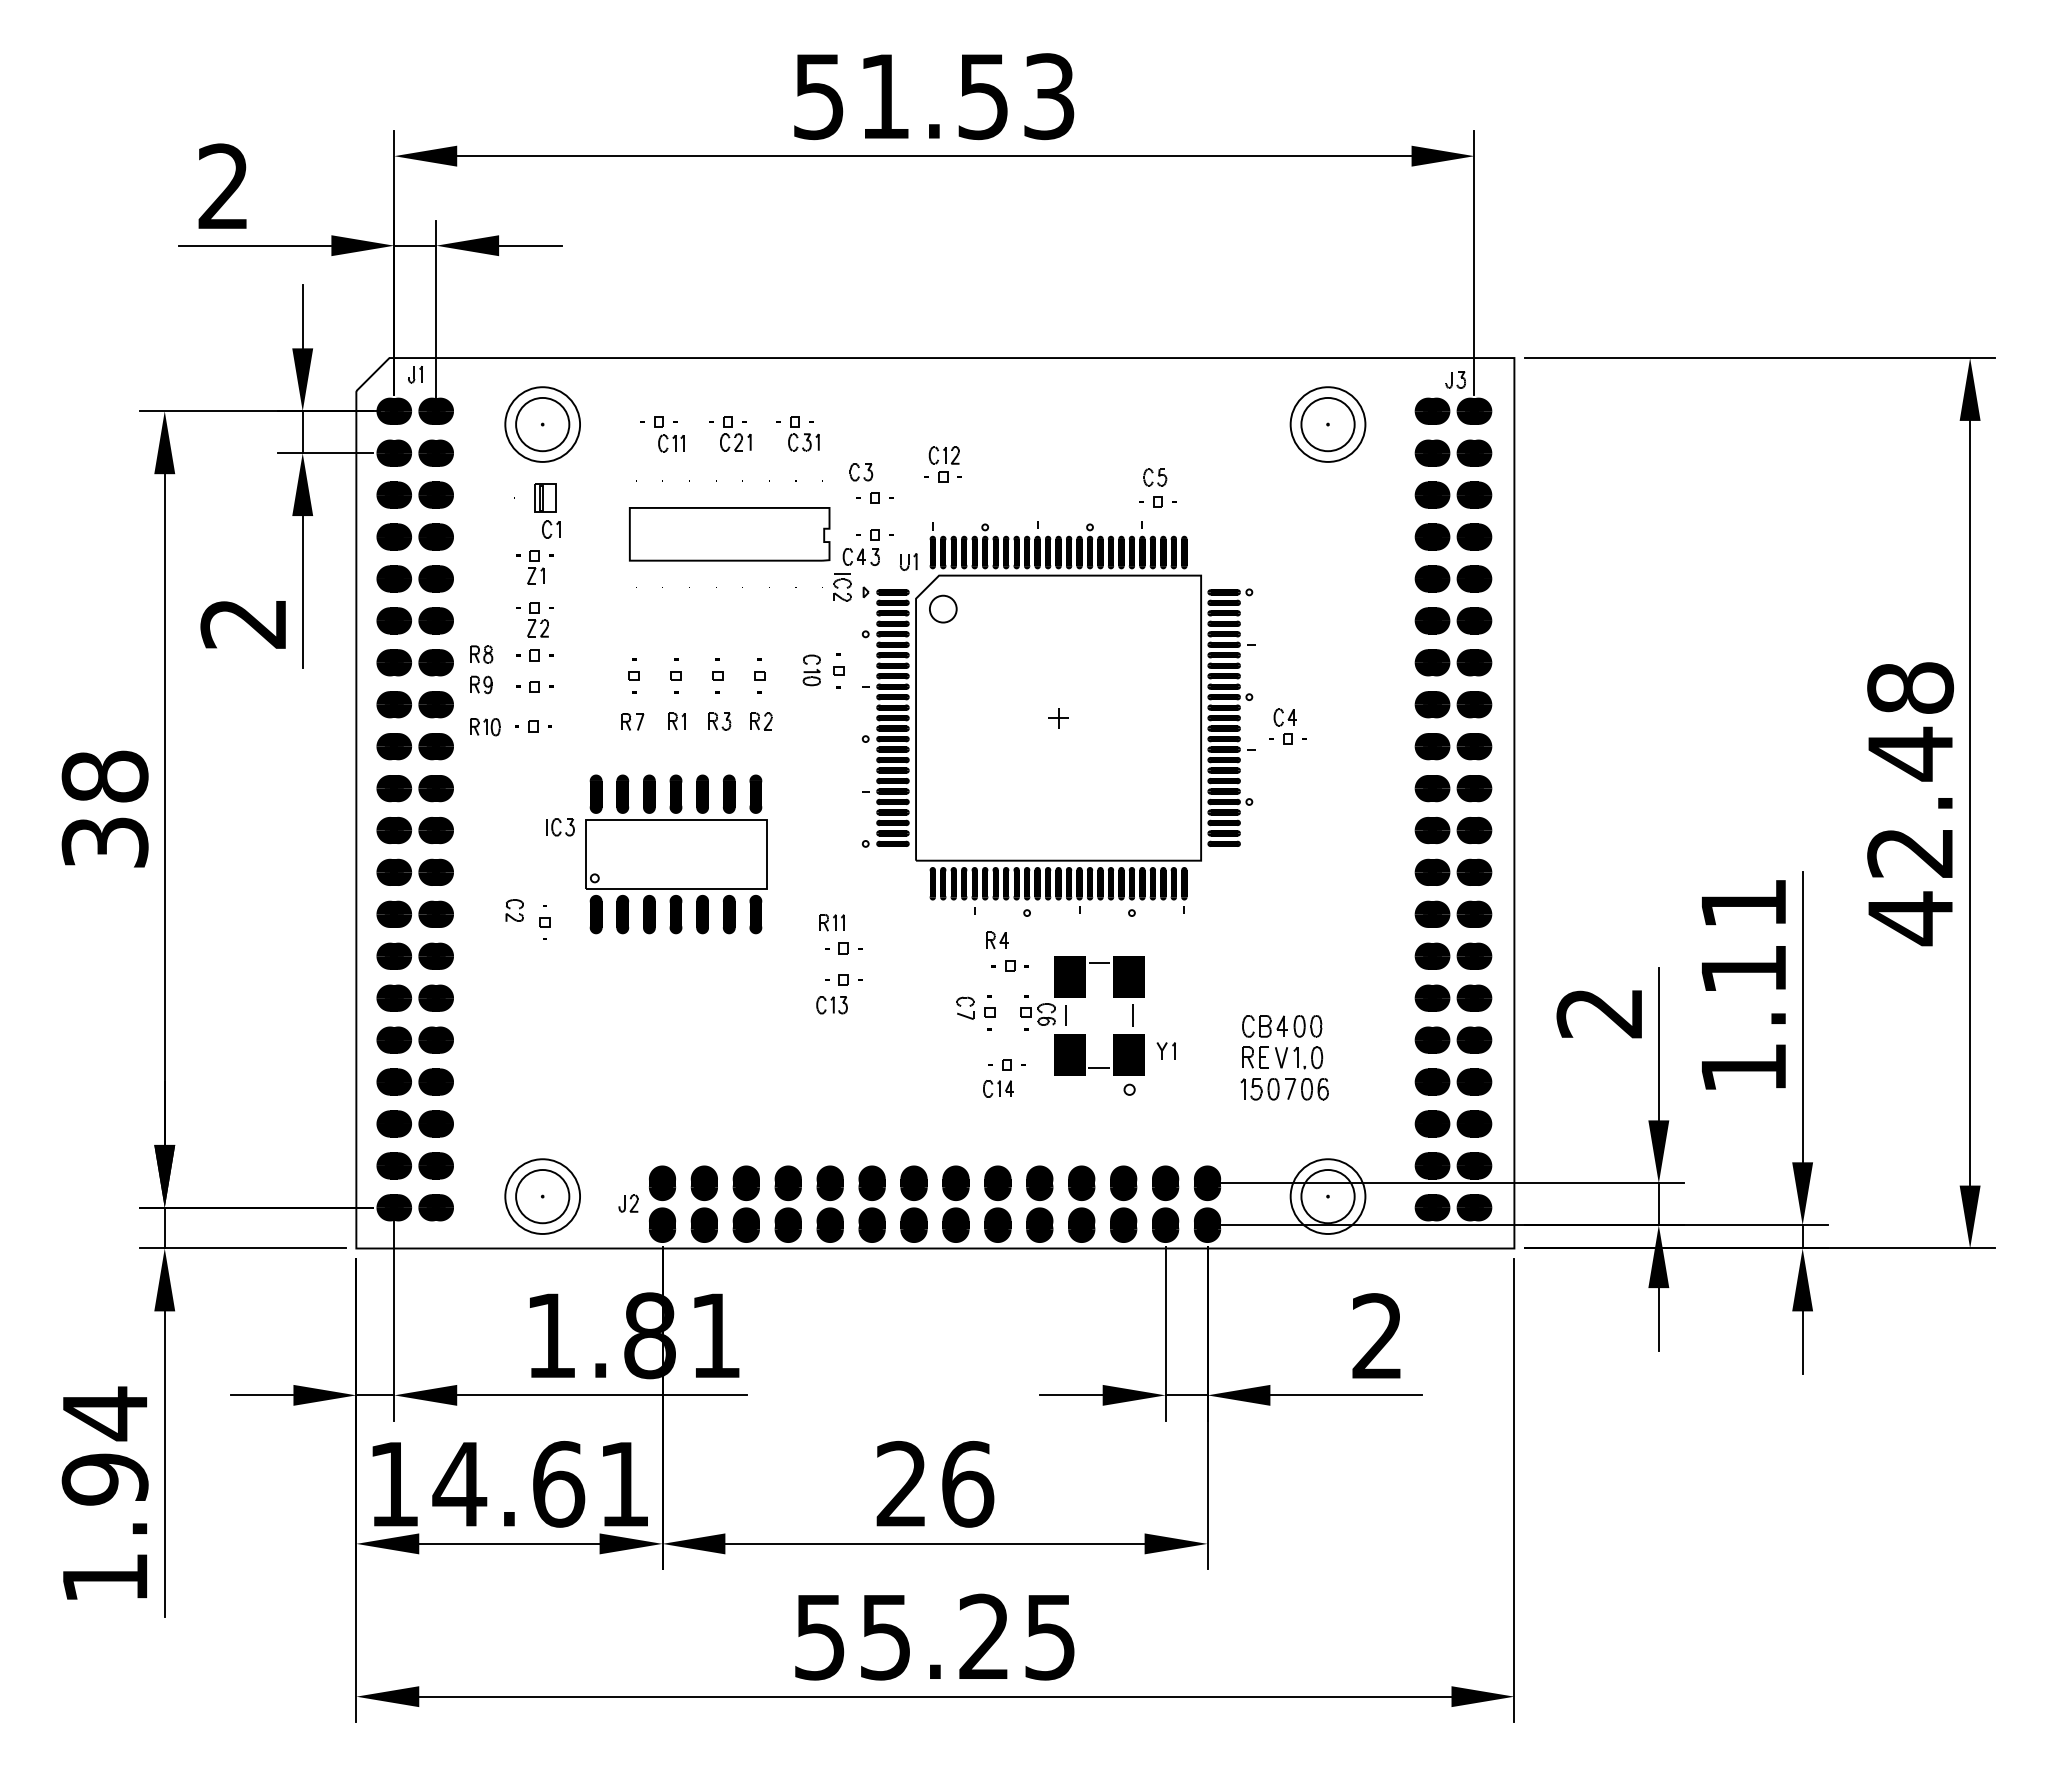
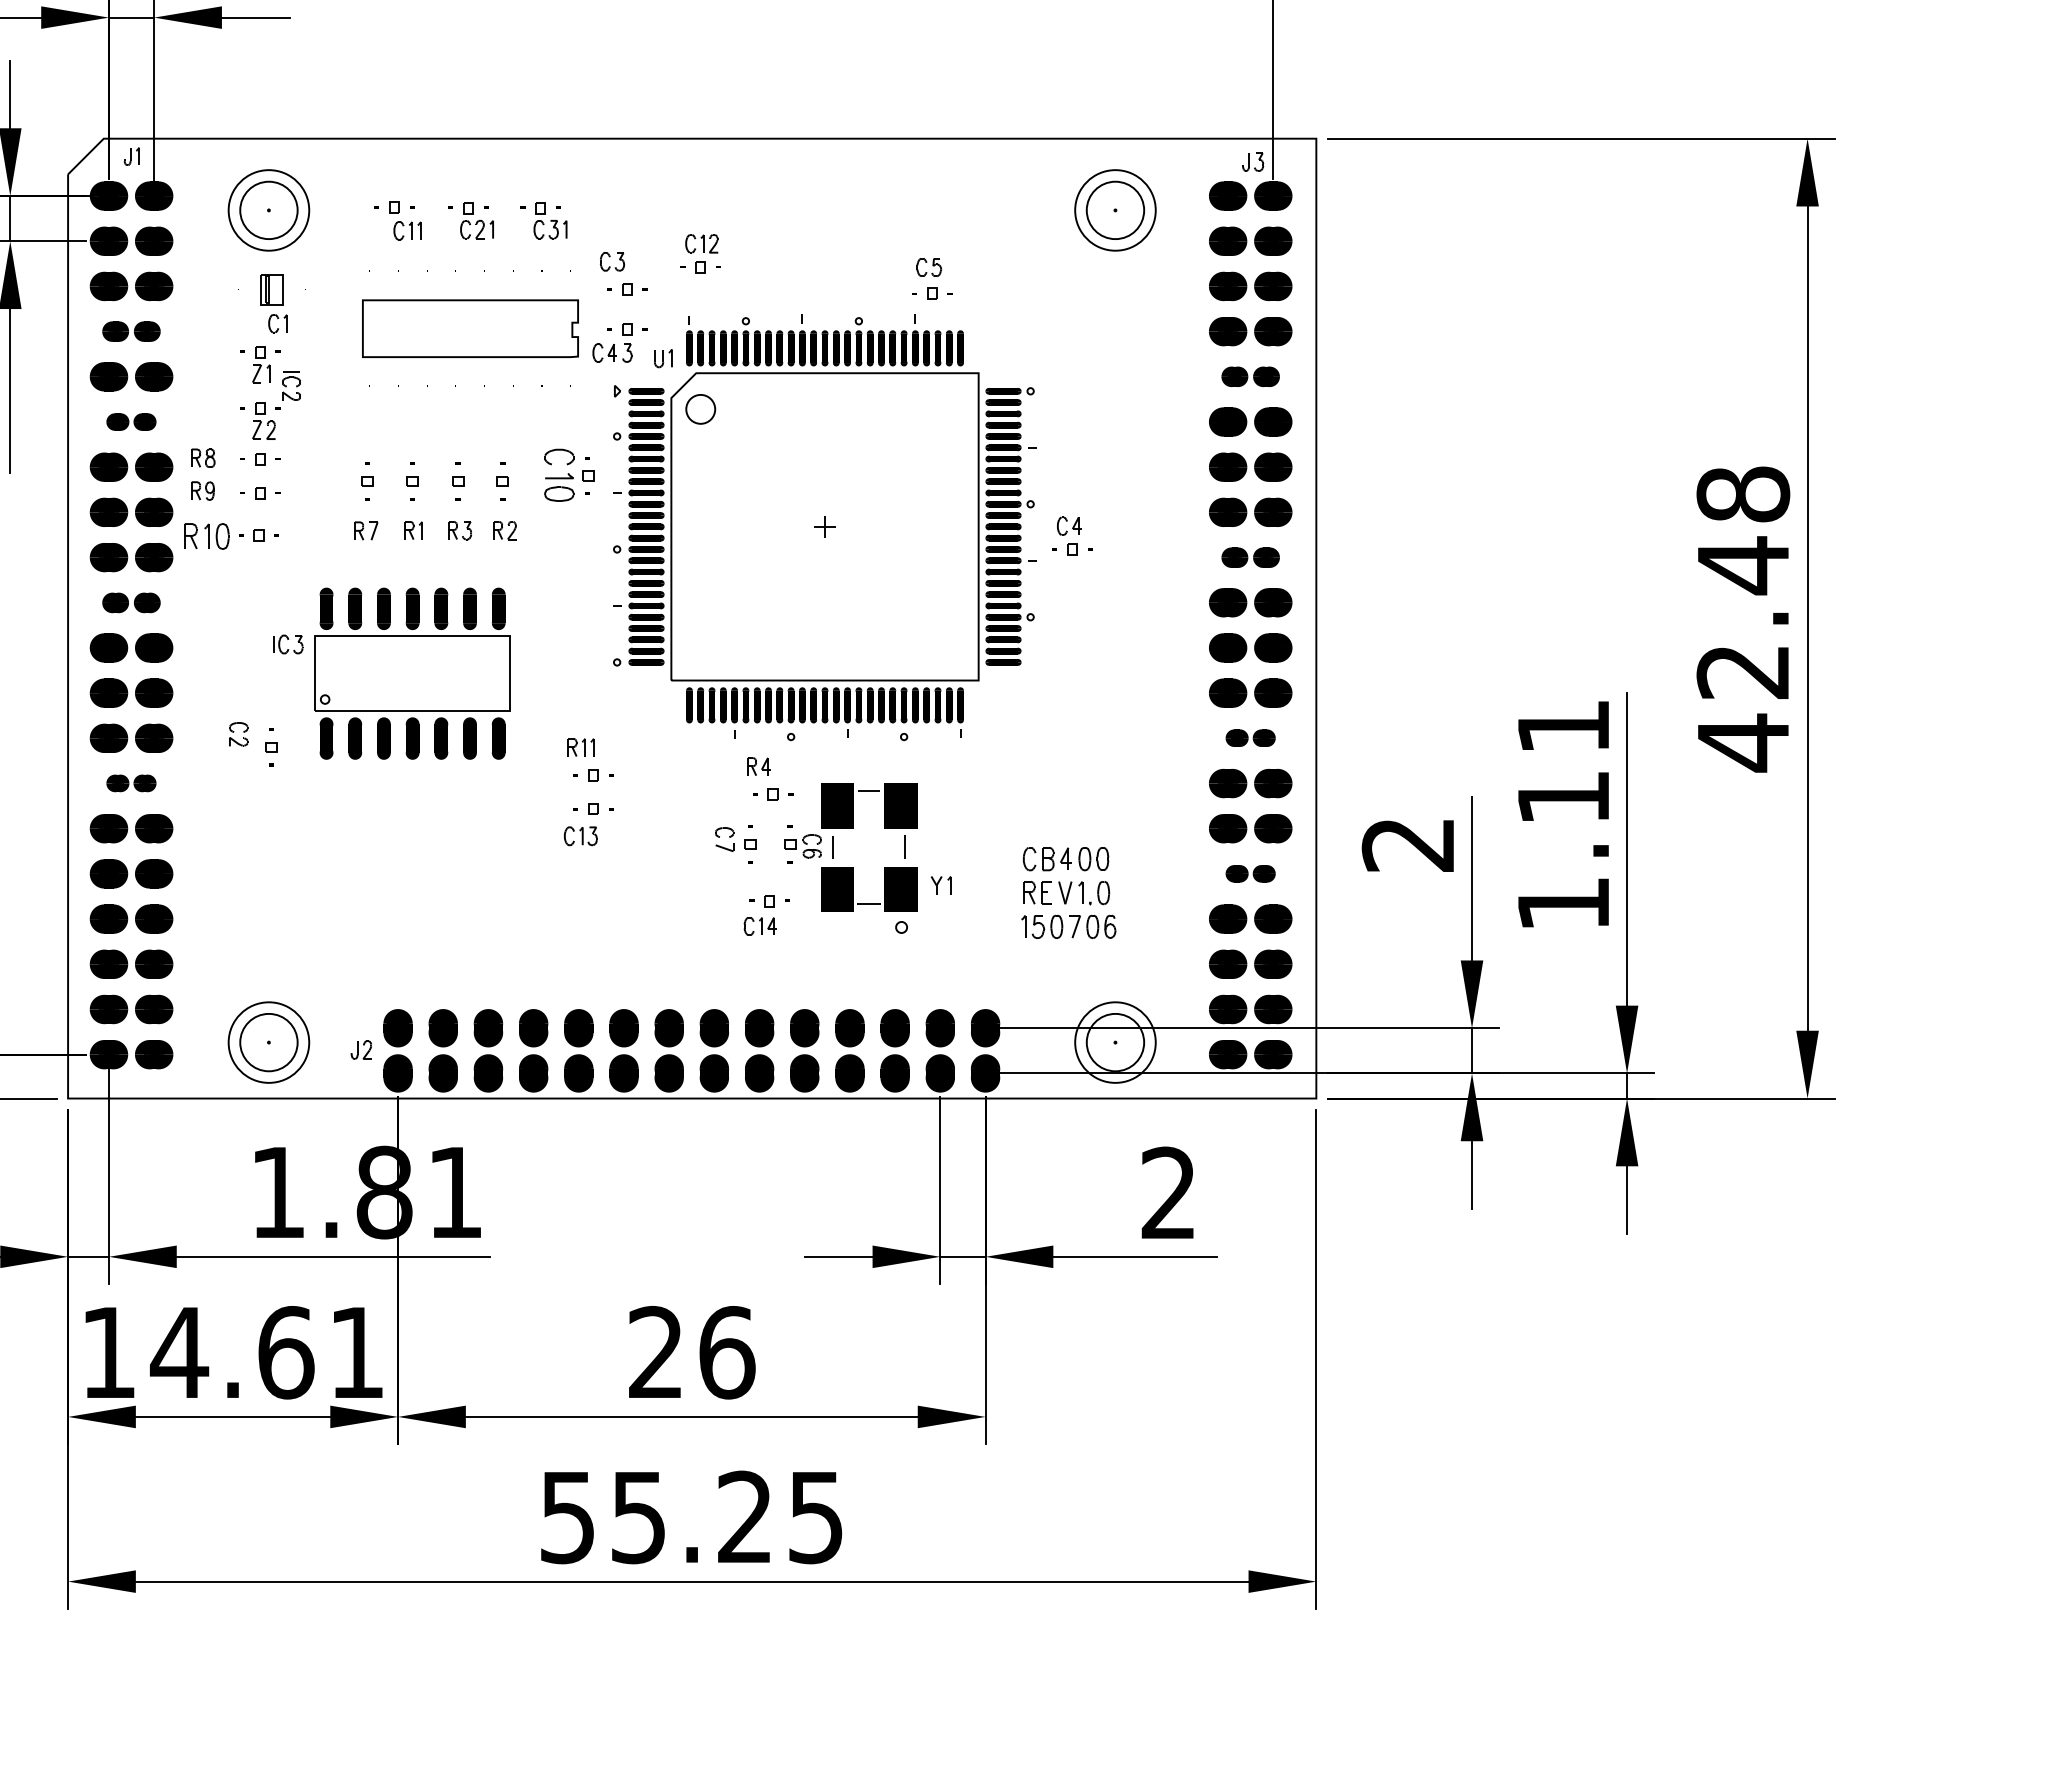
part: (414, 536) -> (130, 331), size x0.7
part: (1453, 578) -> (1250, 376), size x0.7
part: (842, 587) -> (291, 386), moved
part: (414, 620) -> (130, 421), size x0.6
part: (811, 670) -> (558, 475), size x1.6
part: (485, 727) -> (207, 536), size x1.4
part: (1453, 746) -> (1250, 557), size x0.7
part: (414, 788) -> (130, 602), size x0.7
part: (1453, 913) -> (1250, 737), size x0.6
part: (414, 955) -> (130, 782), size x0.6
part: (1453, 1039) -> (1250, 873), size x0.6

